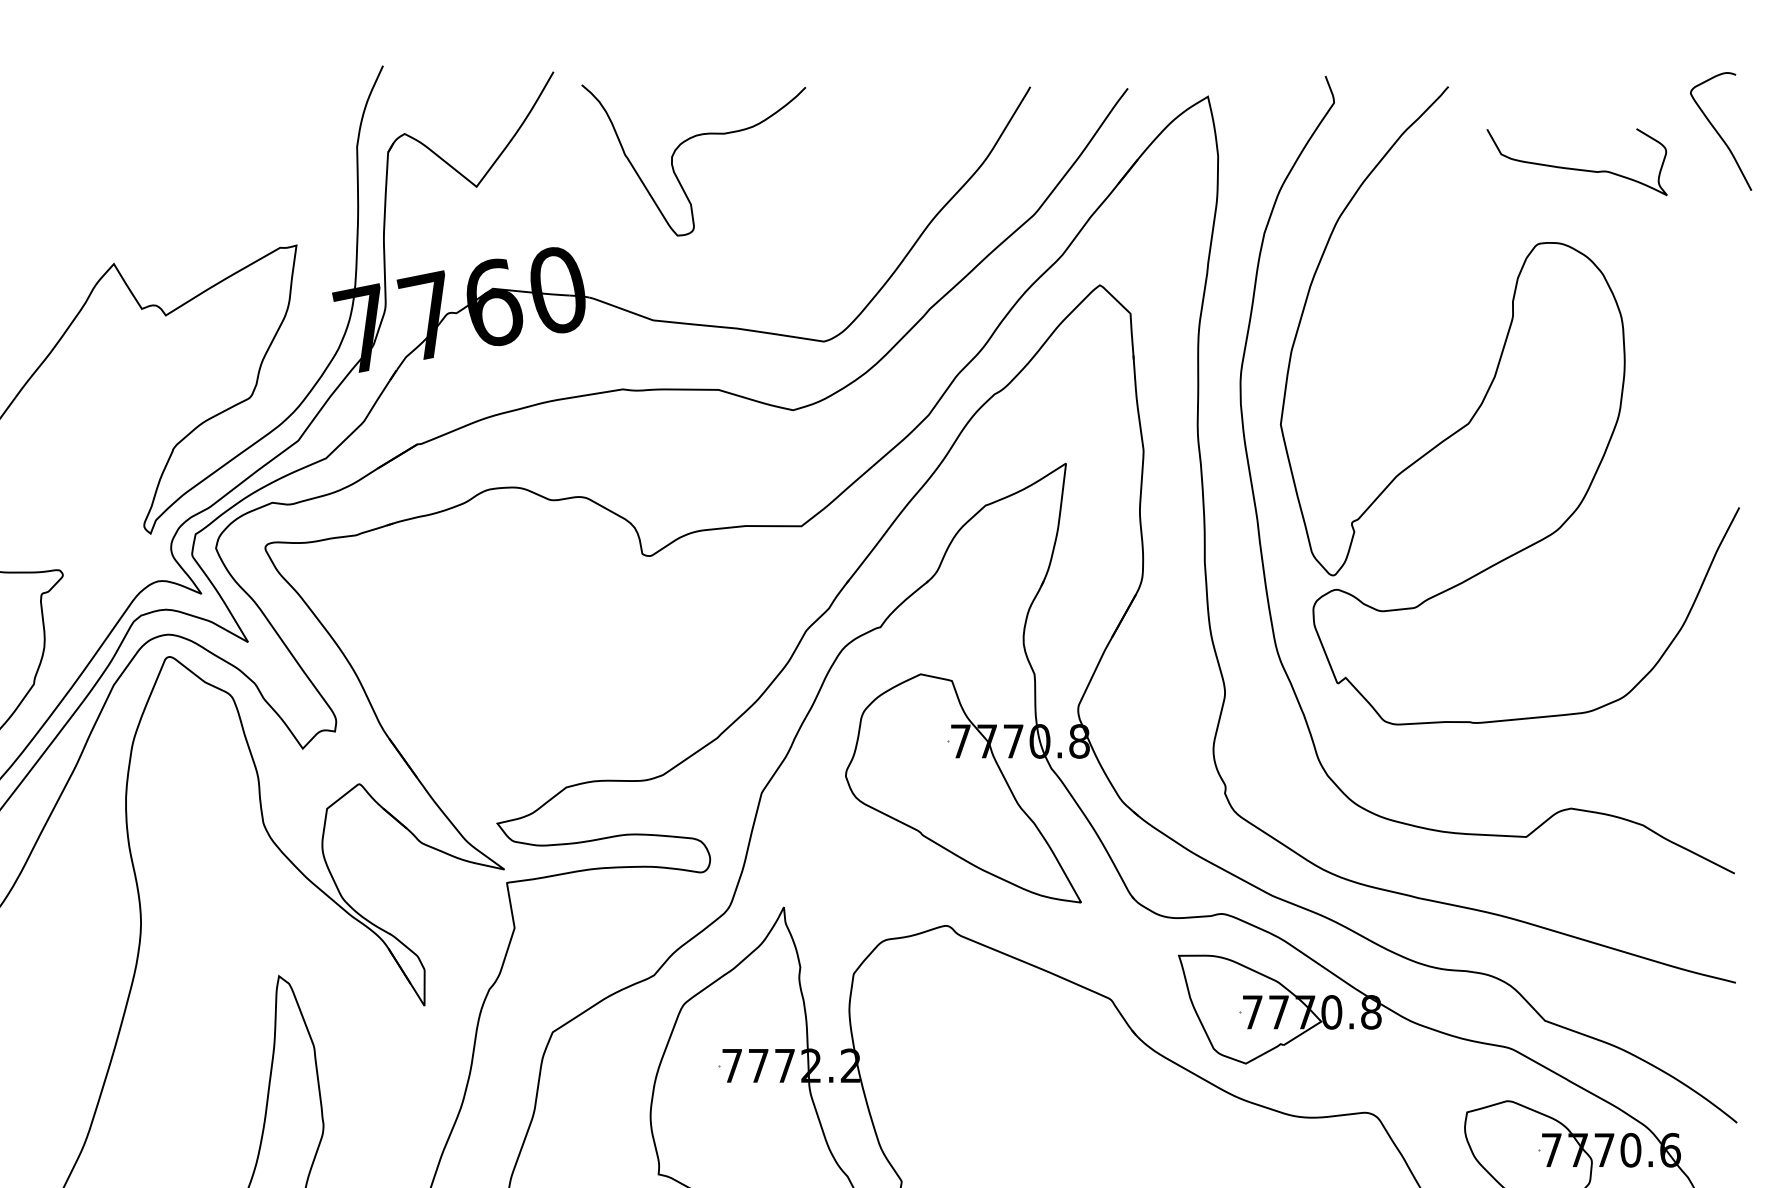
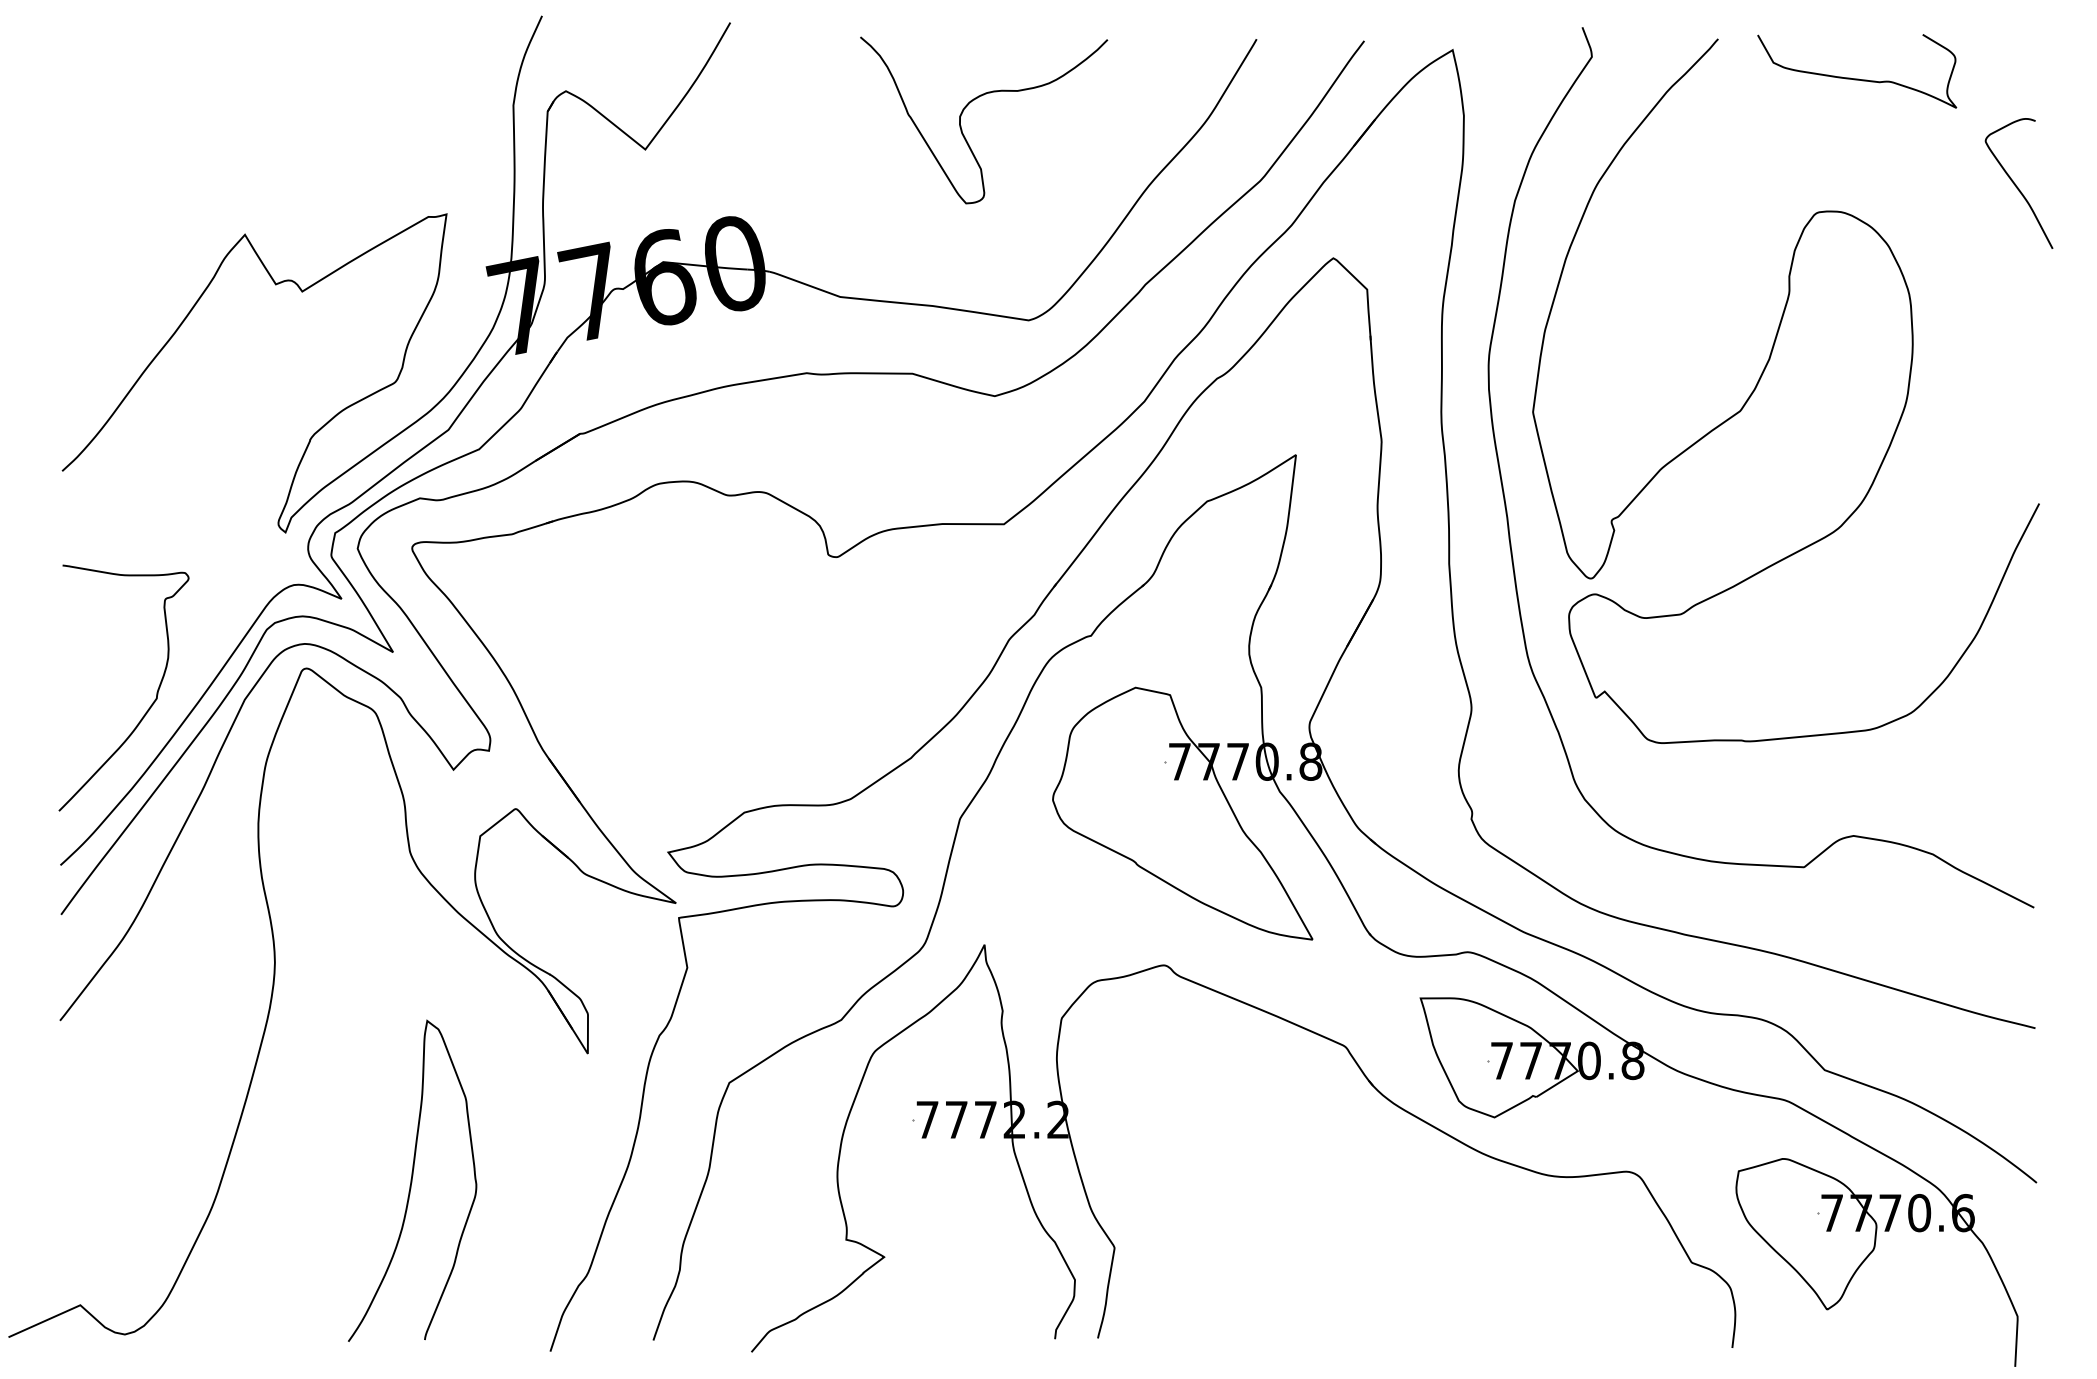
curve: (1718, 132) -> (2016, 184), moved
curve: (680, 145) -> (969, 104), moved
curve: (1577, 168) -> (1857, 78), moved

